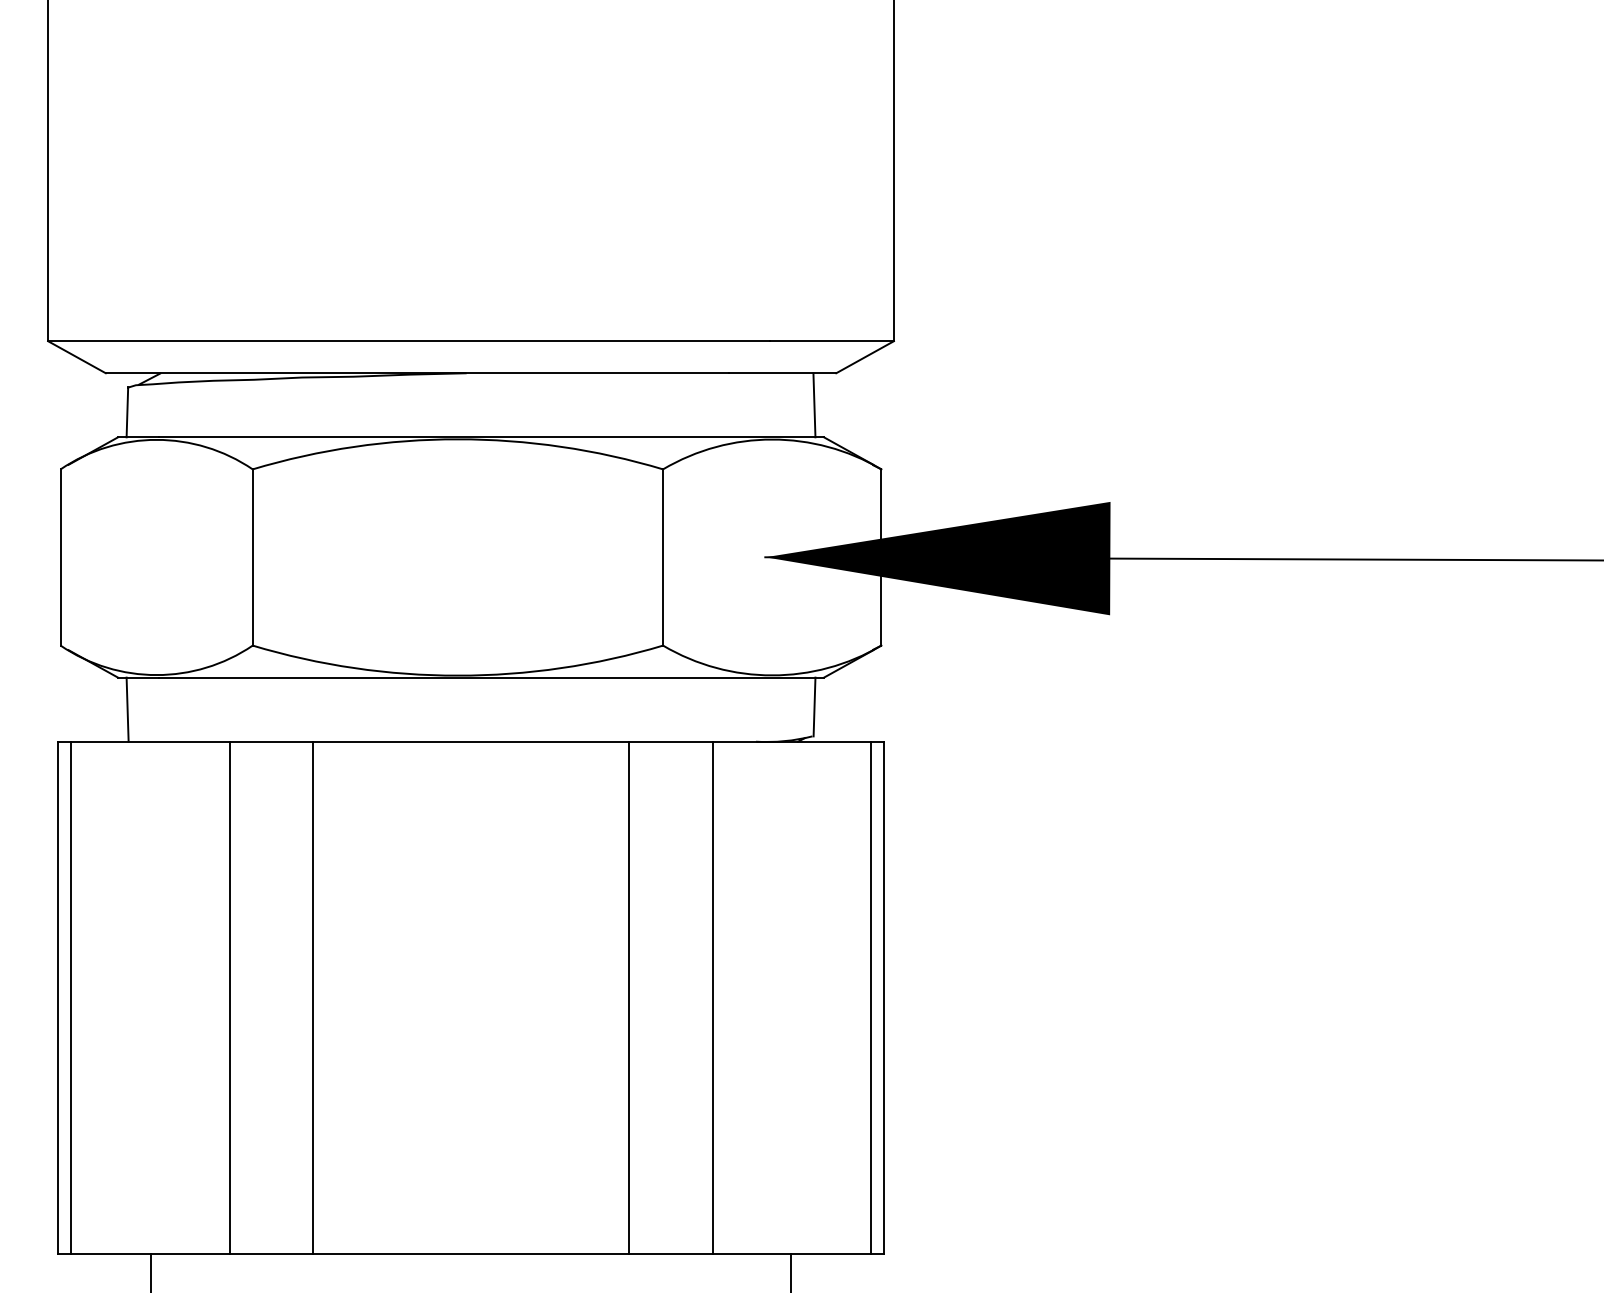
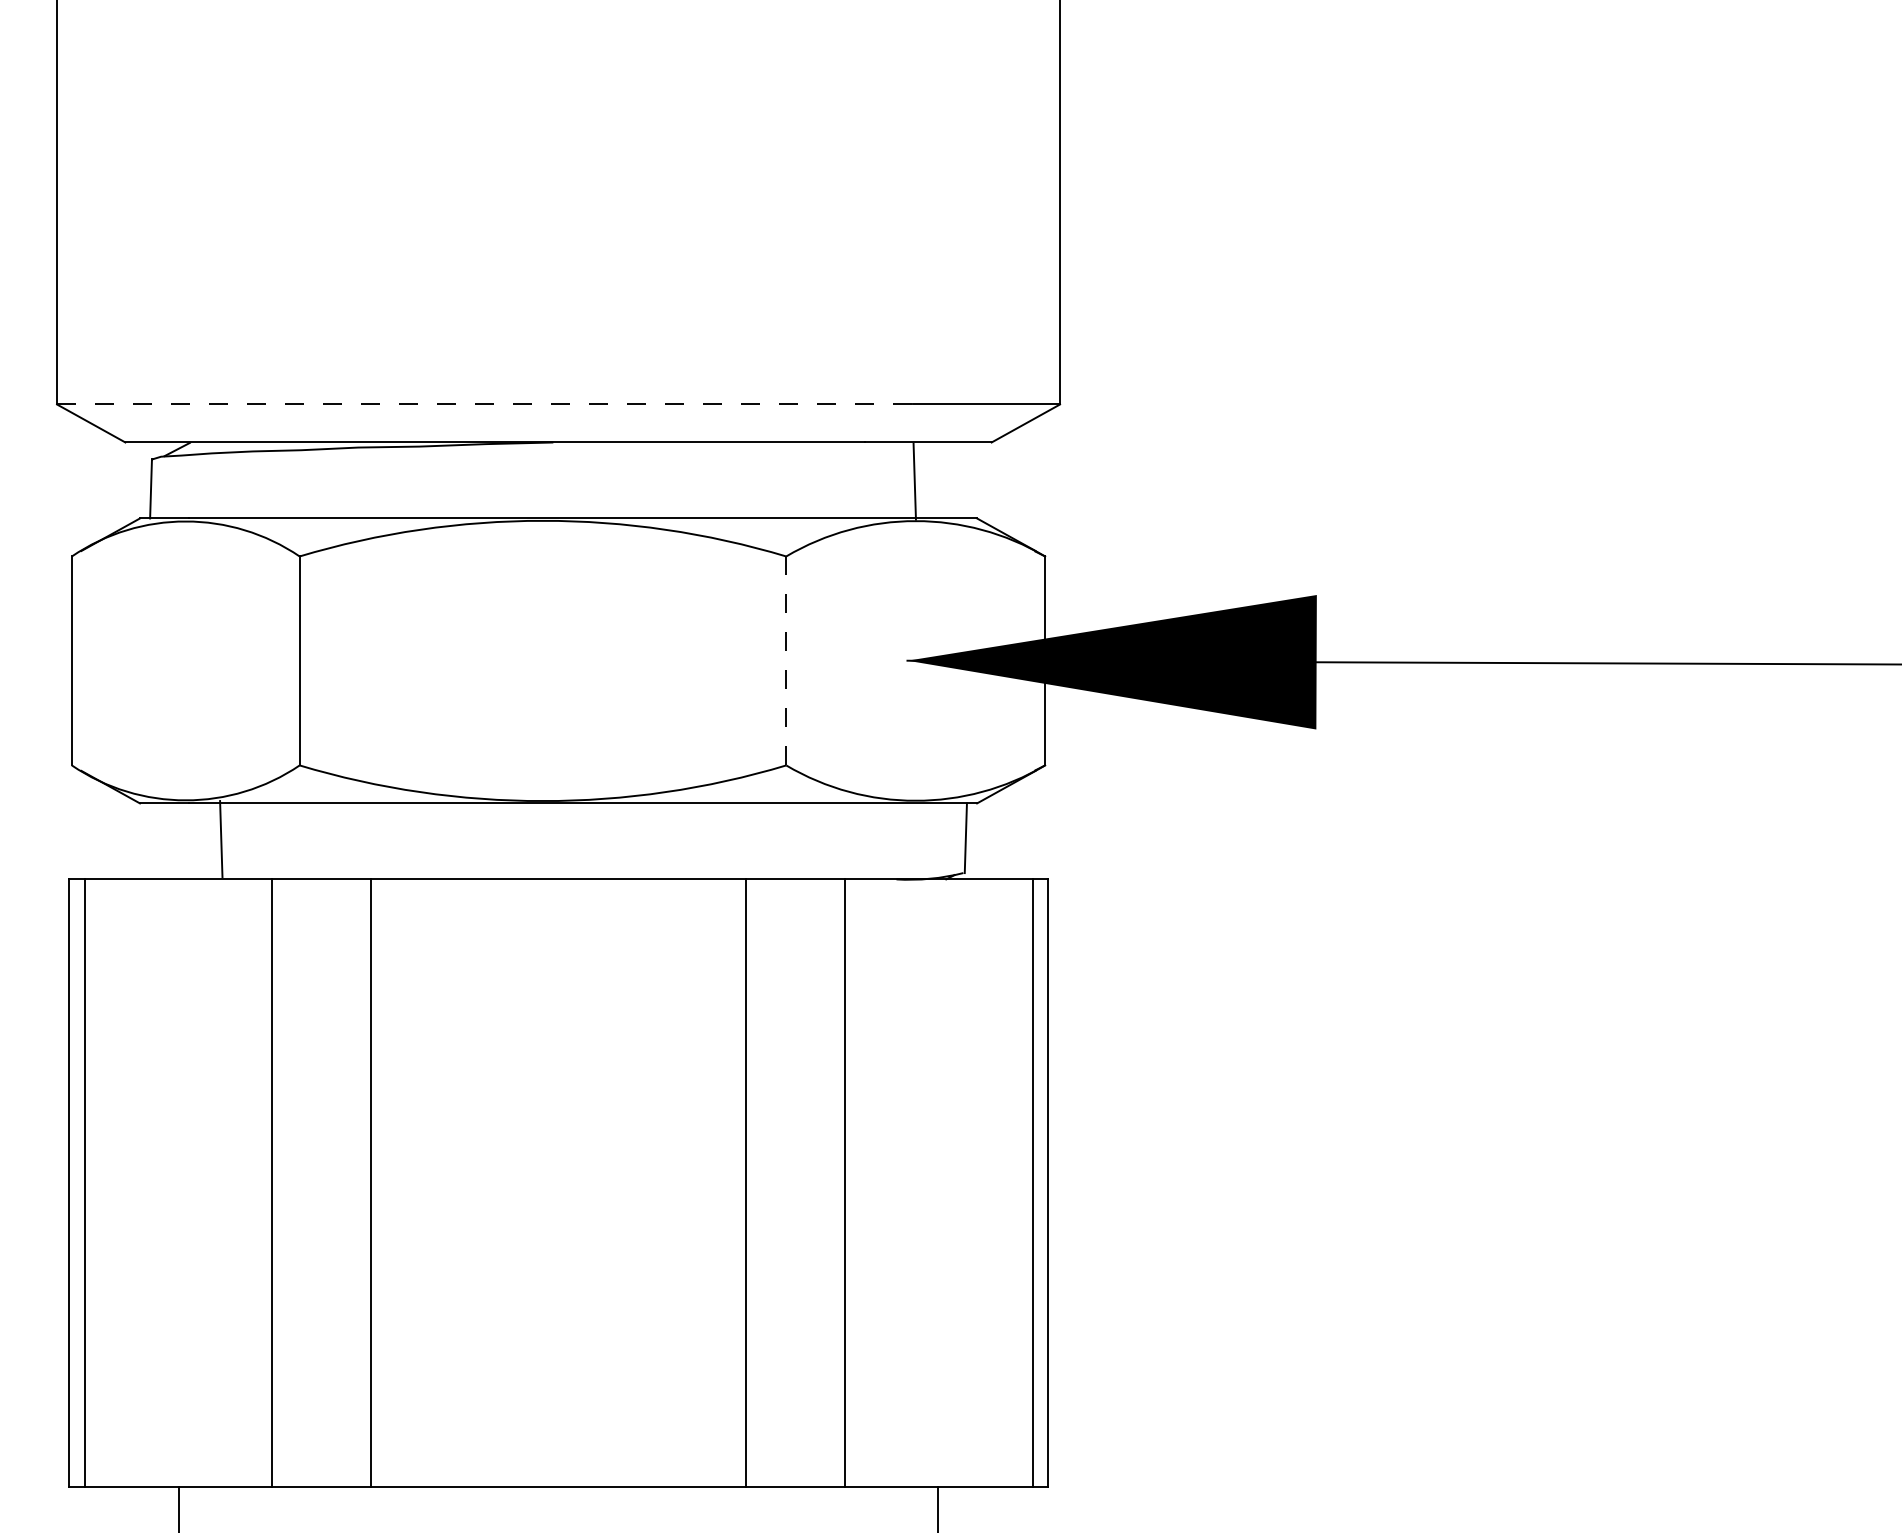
line: (409, 341) -> (485, 404), solid -> dashed
line: (814, 405) -> (914, 481), moved
line: (663, 557) -> (786, 660), solid -> dashed
line: (127, 709) -> (221, 838), moved

